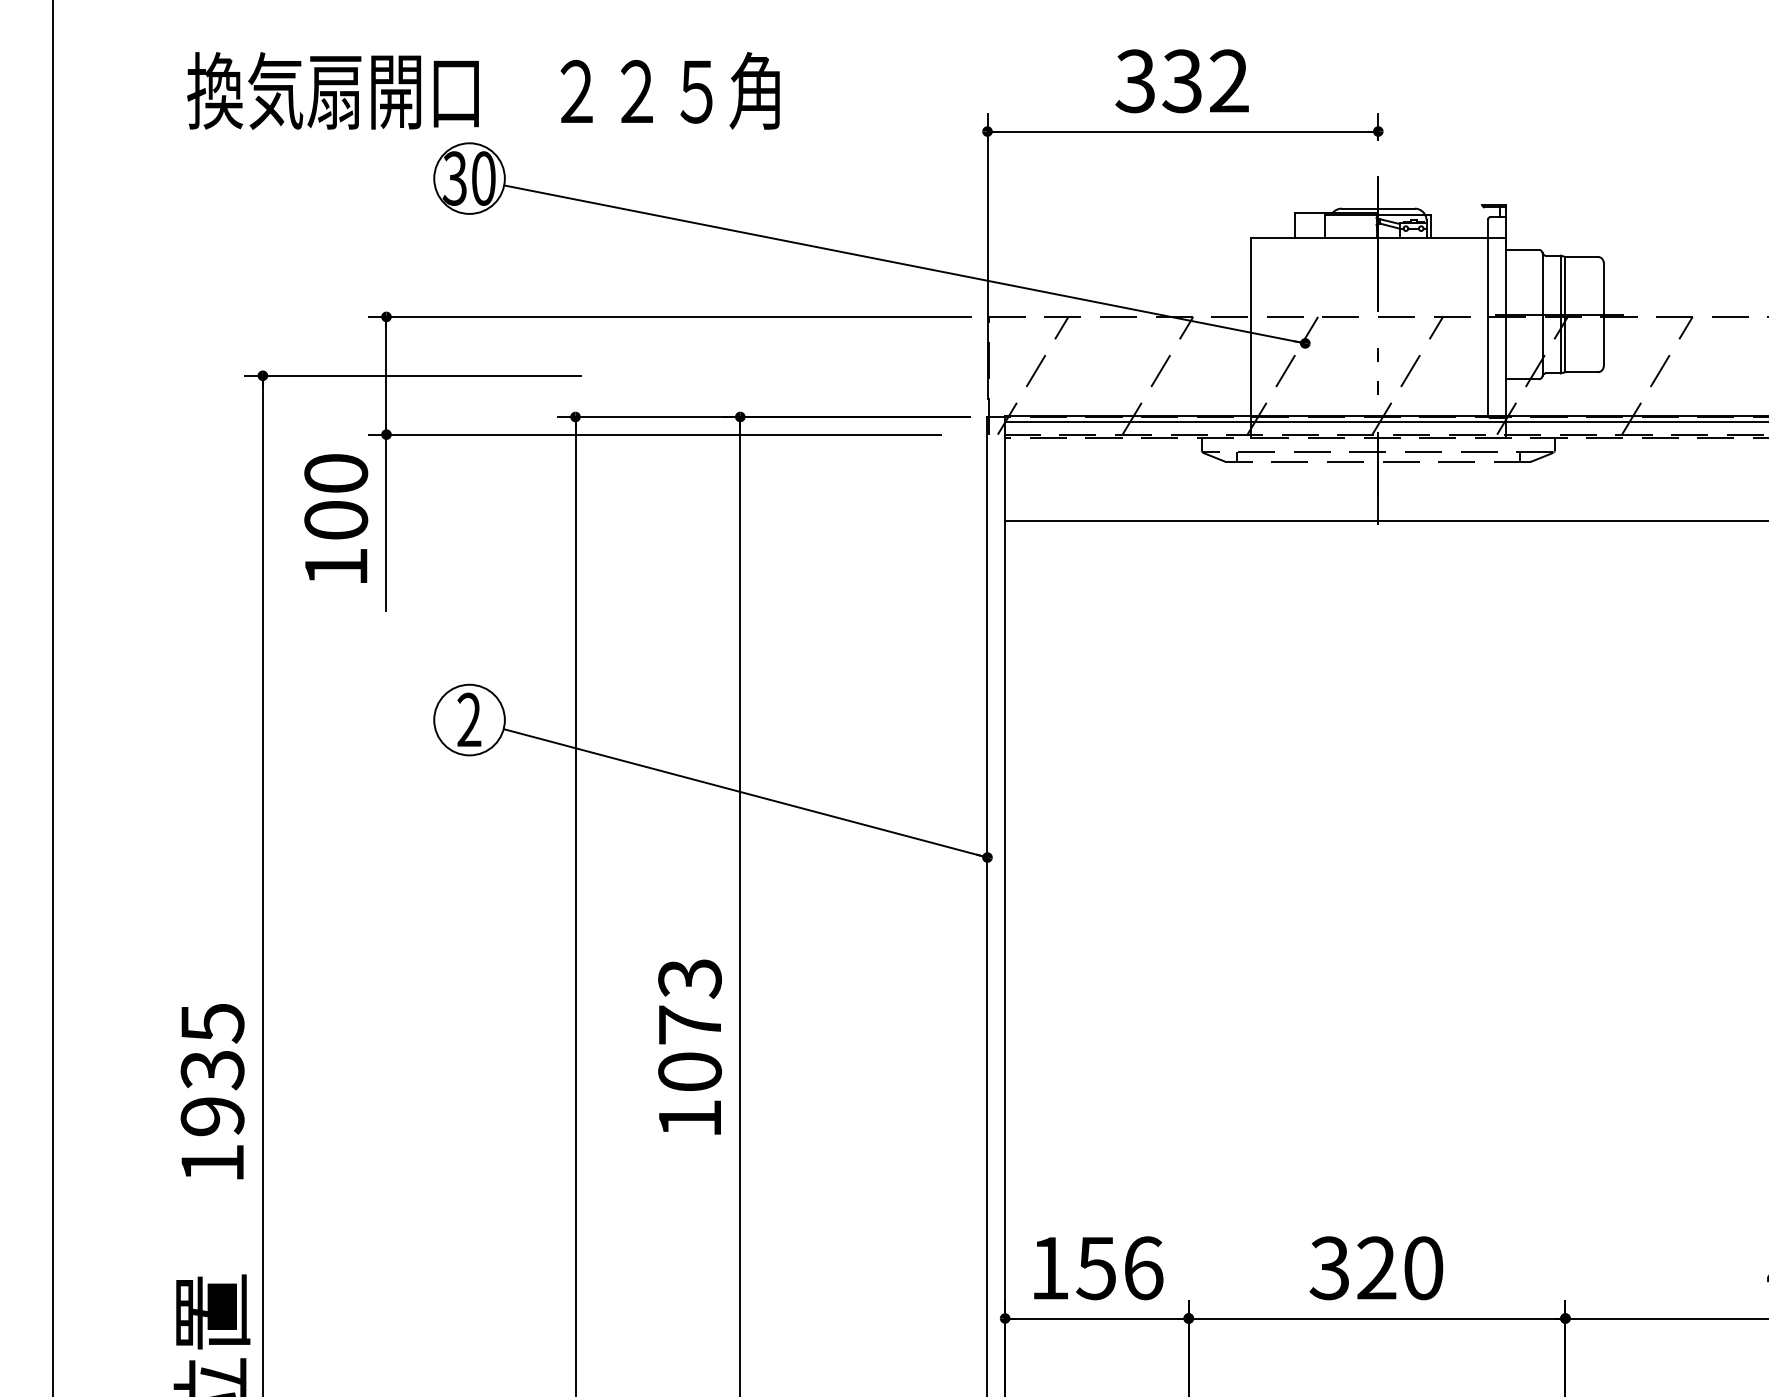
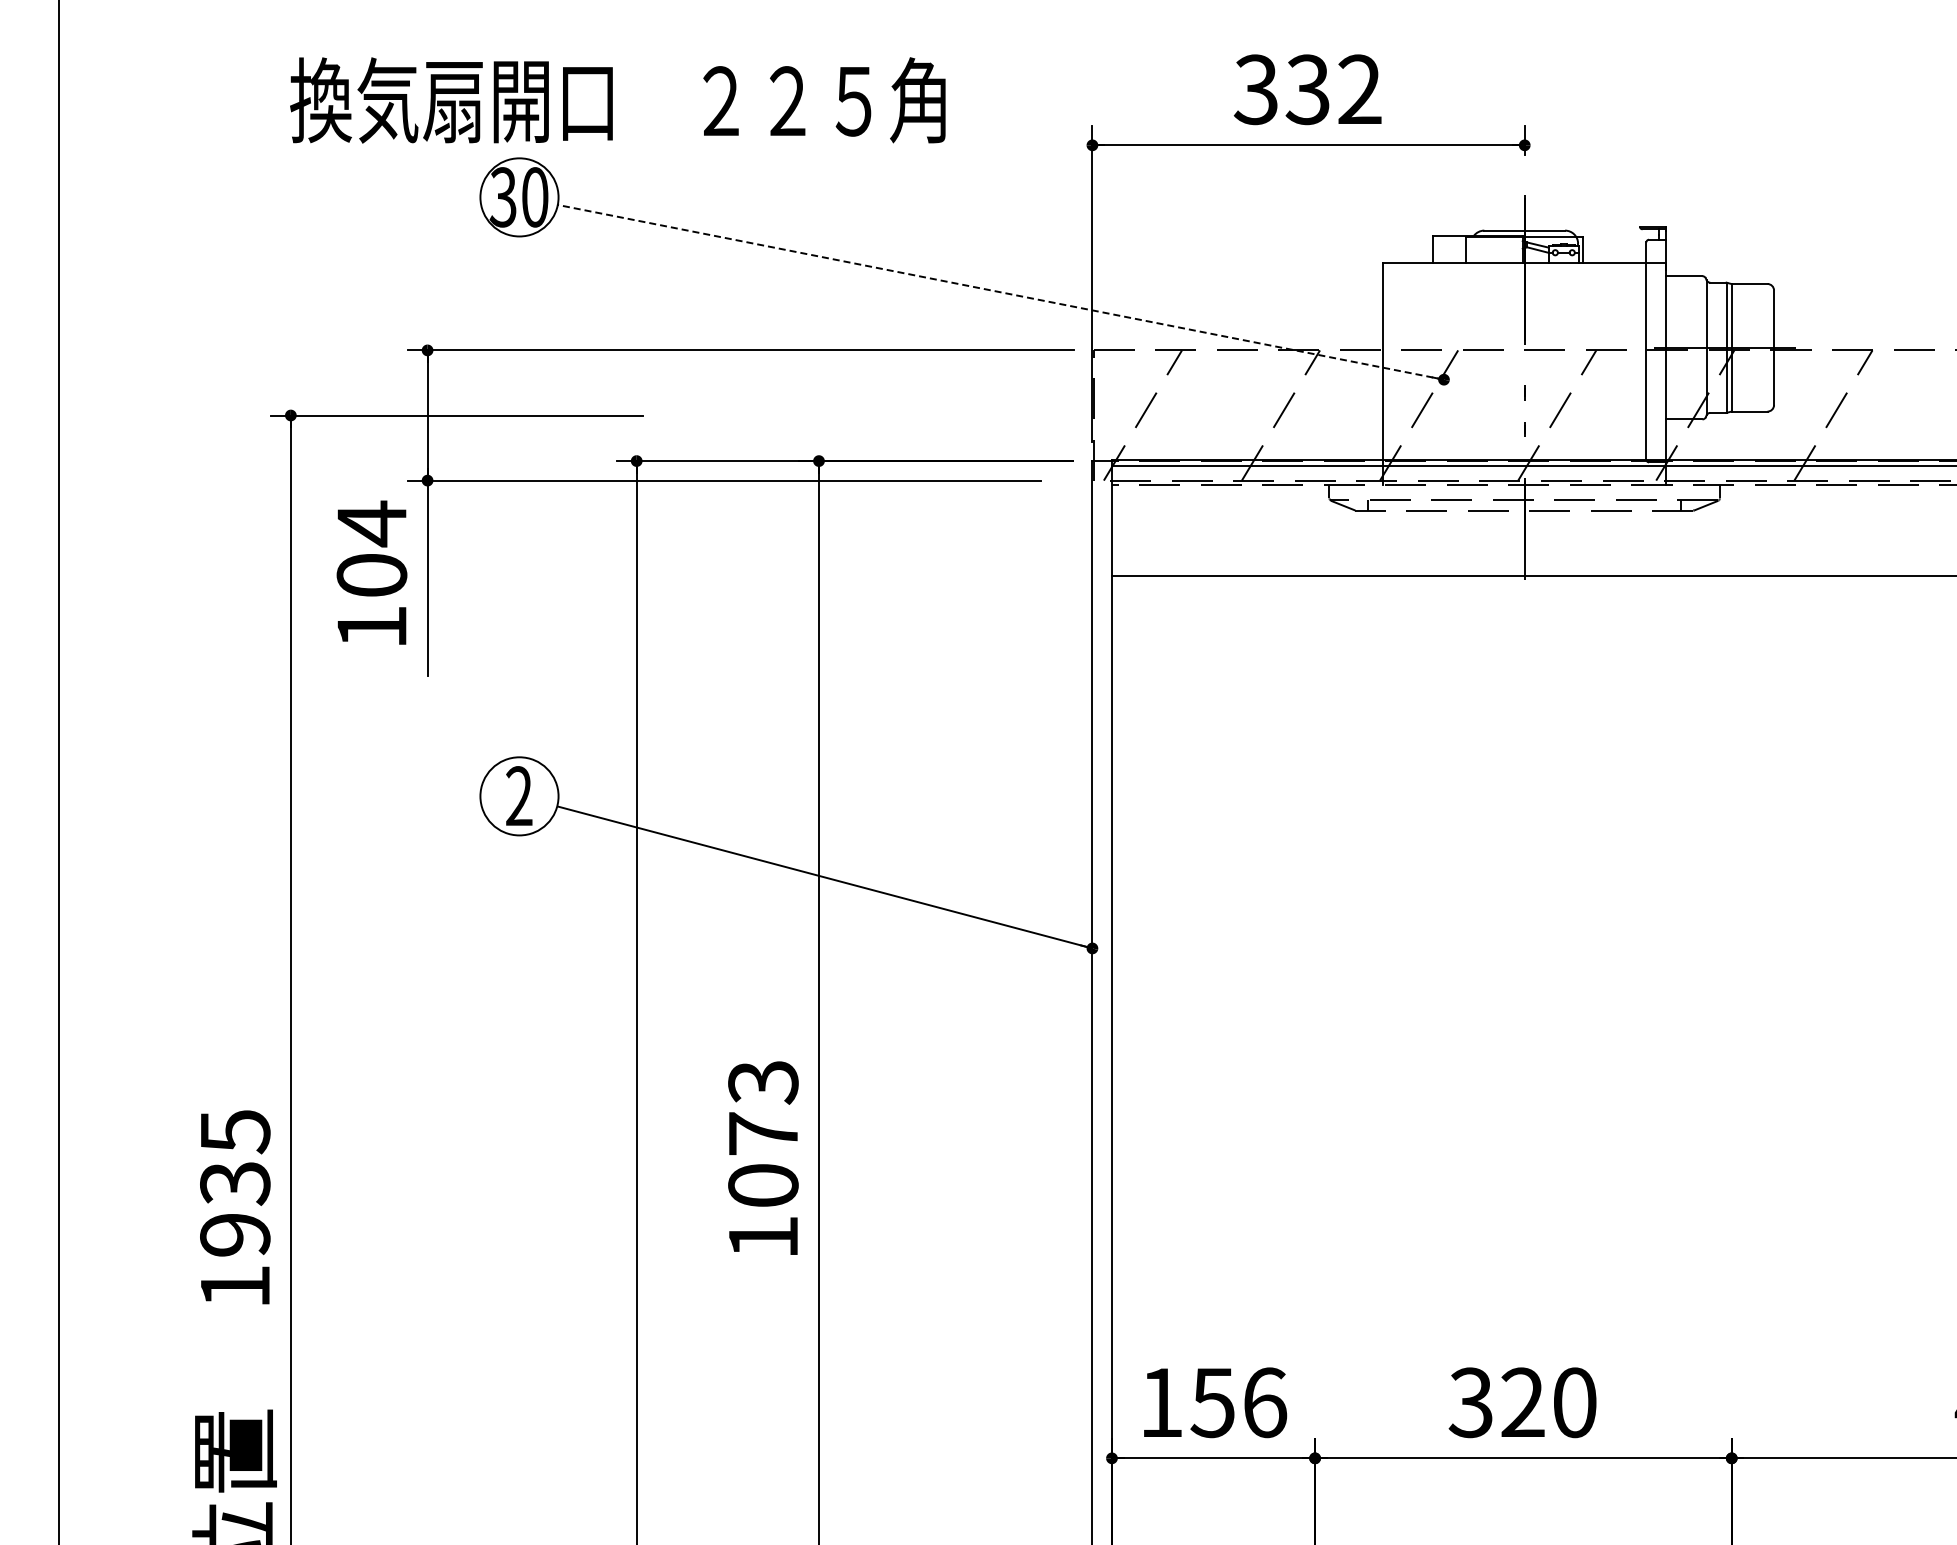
text: (483, 91) -> (617, 100), moved
line: (904, 264) -> (1000, 292), solid -> dashed
text: (335, 473) -> (371, 523), 100 -> 104

